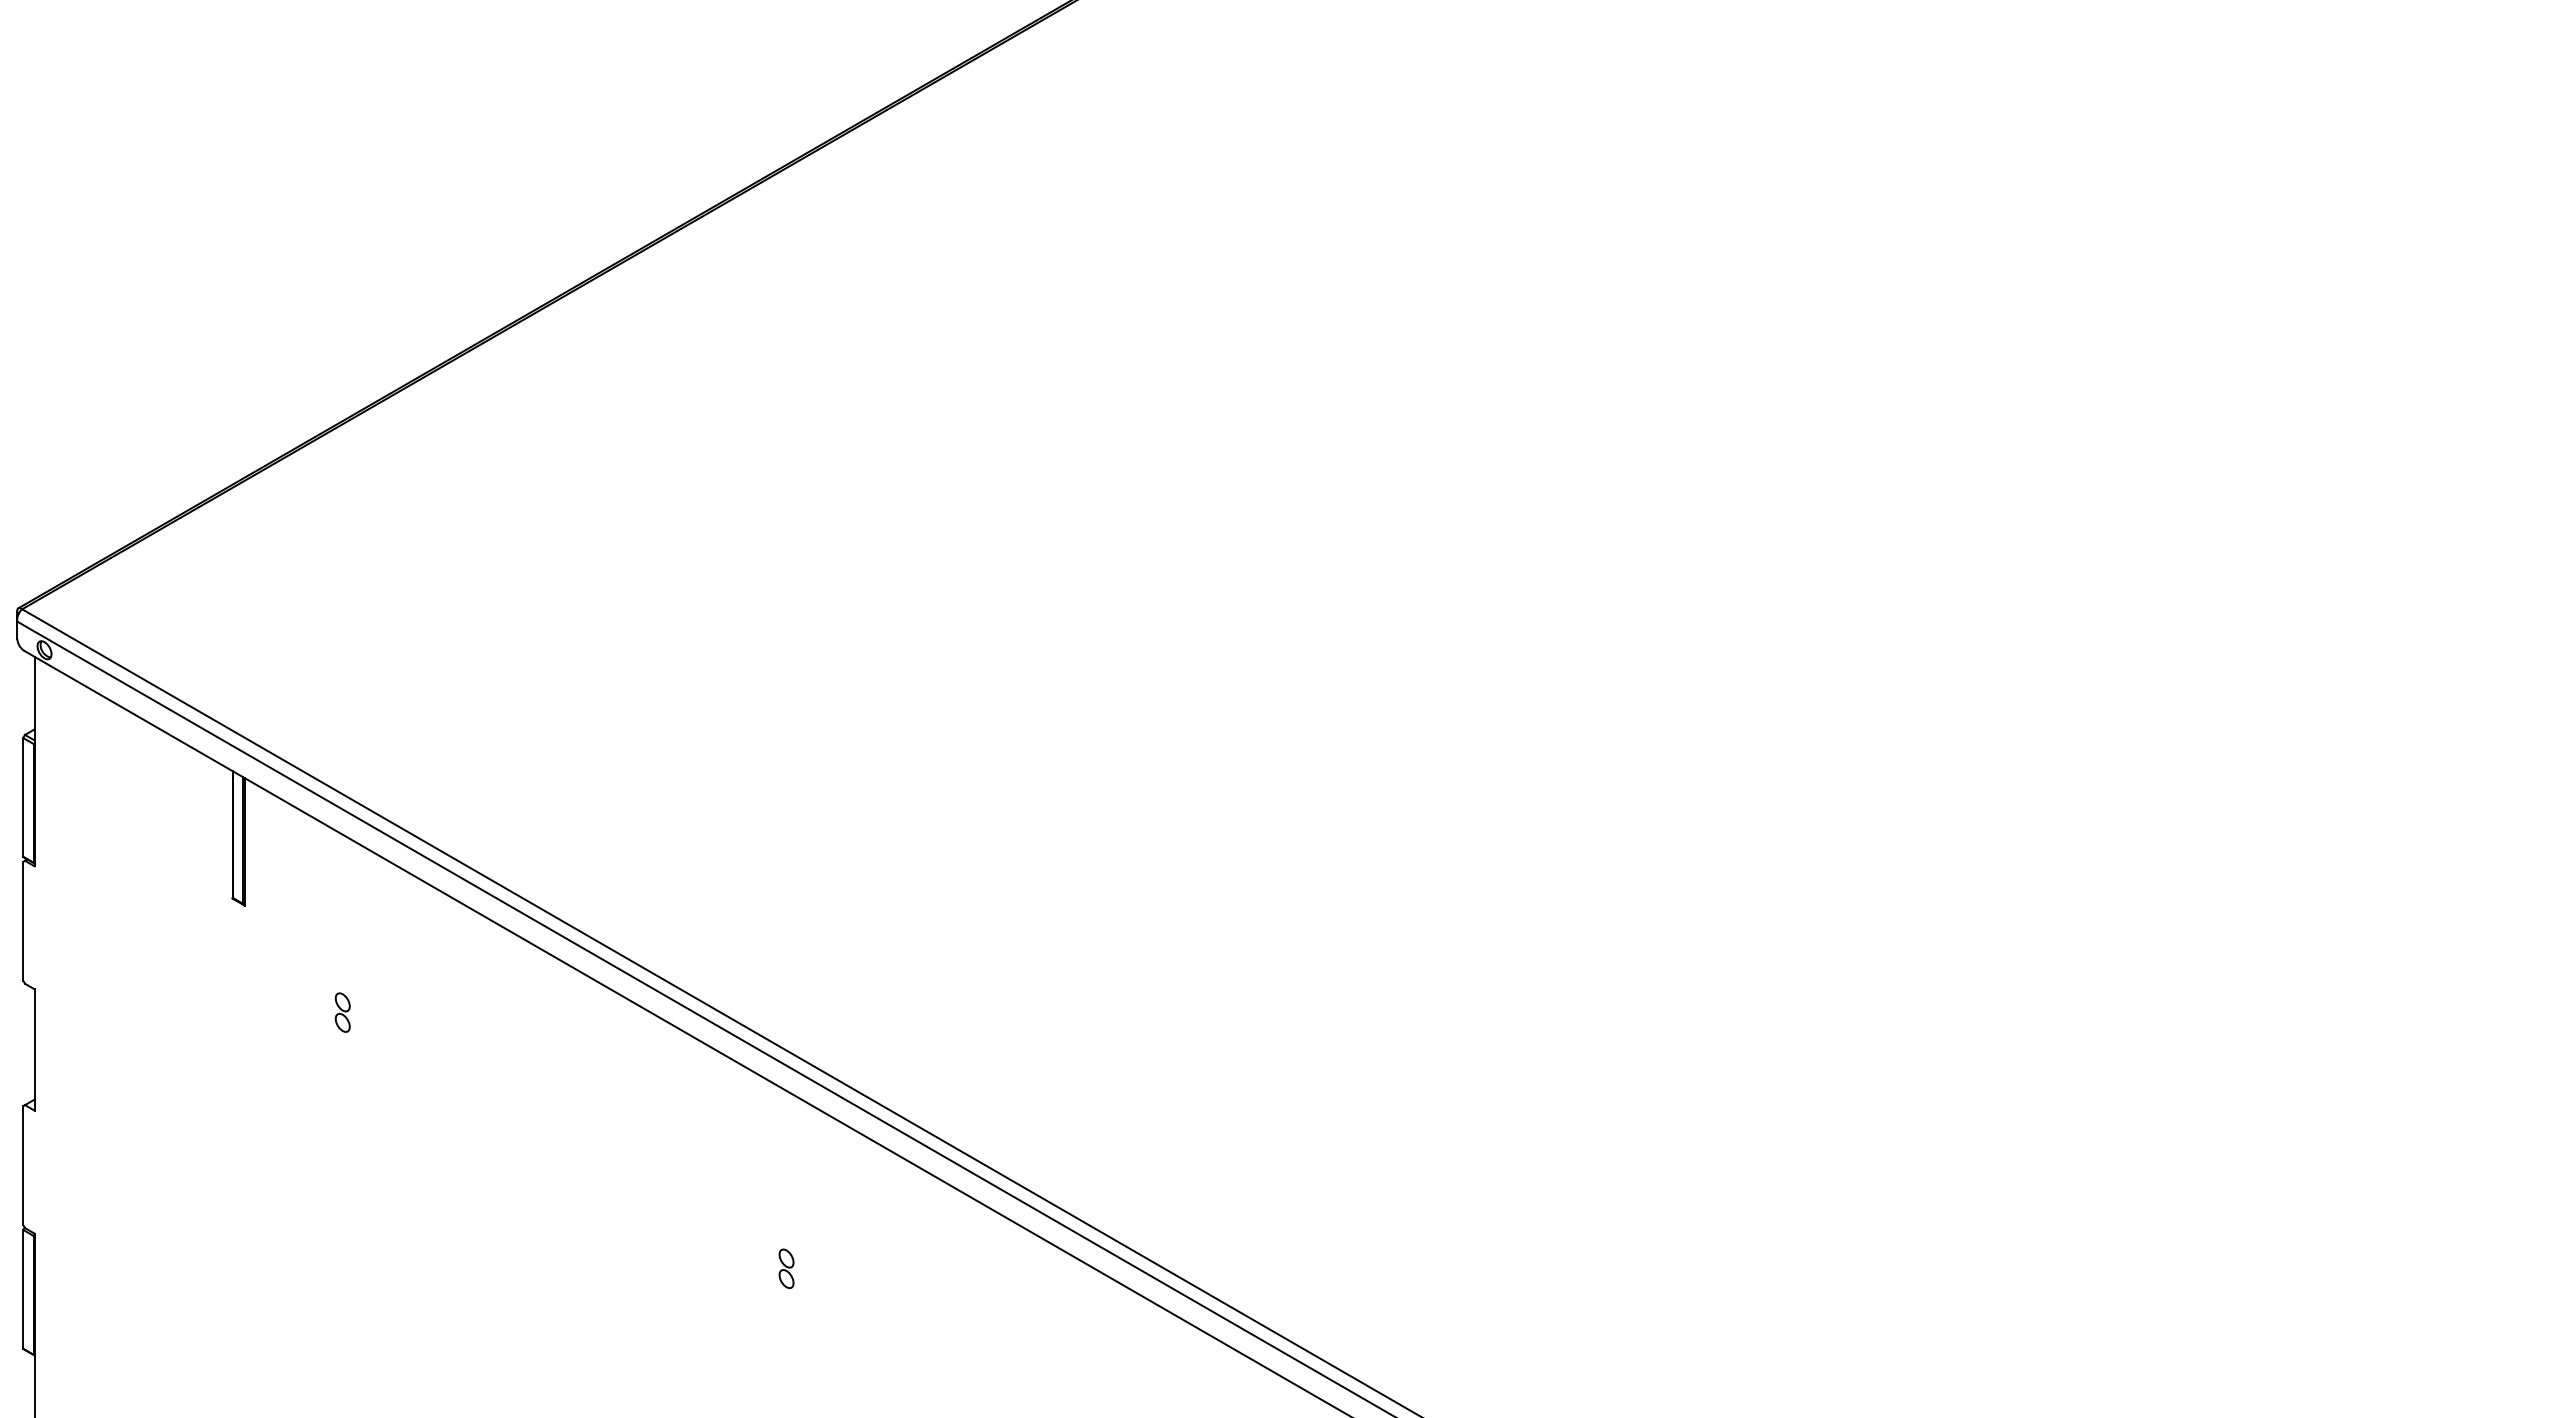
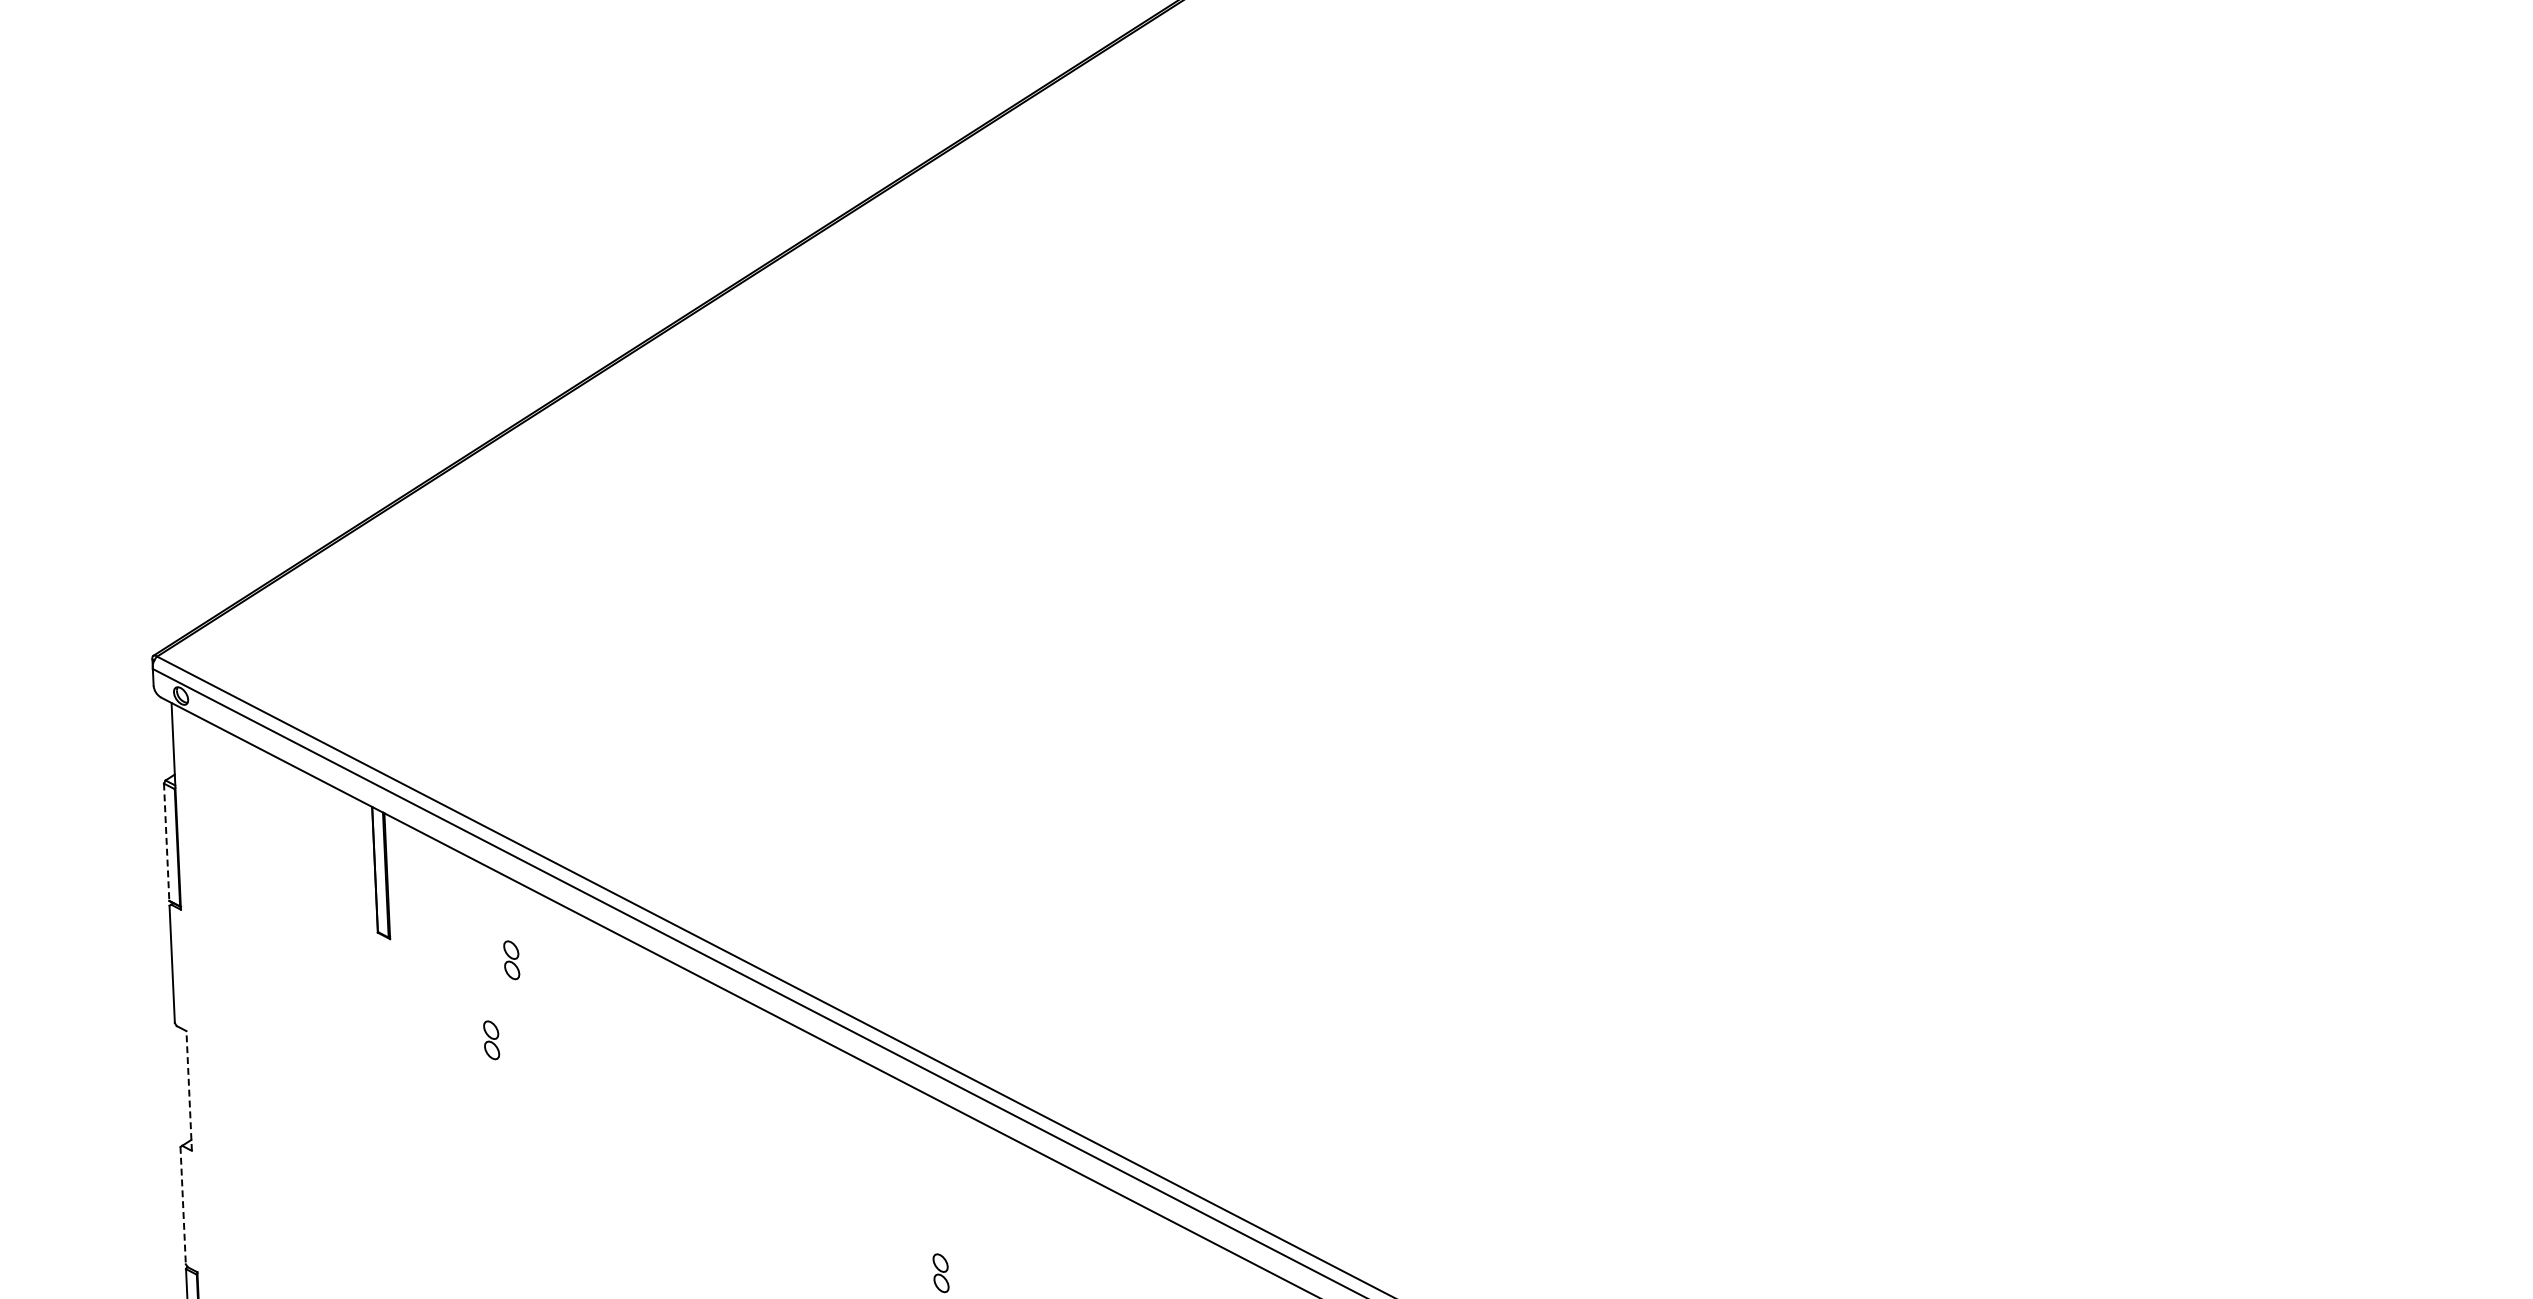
line: (23, 797) -> (166, 842), solid -> dashed
part: (366, 932) -> (511, 960), added
line: (34, 1049) -> (189, 1090), solid -> dashed
line: (23, 1166) -> (183, 1206), solid -> dashed

